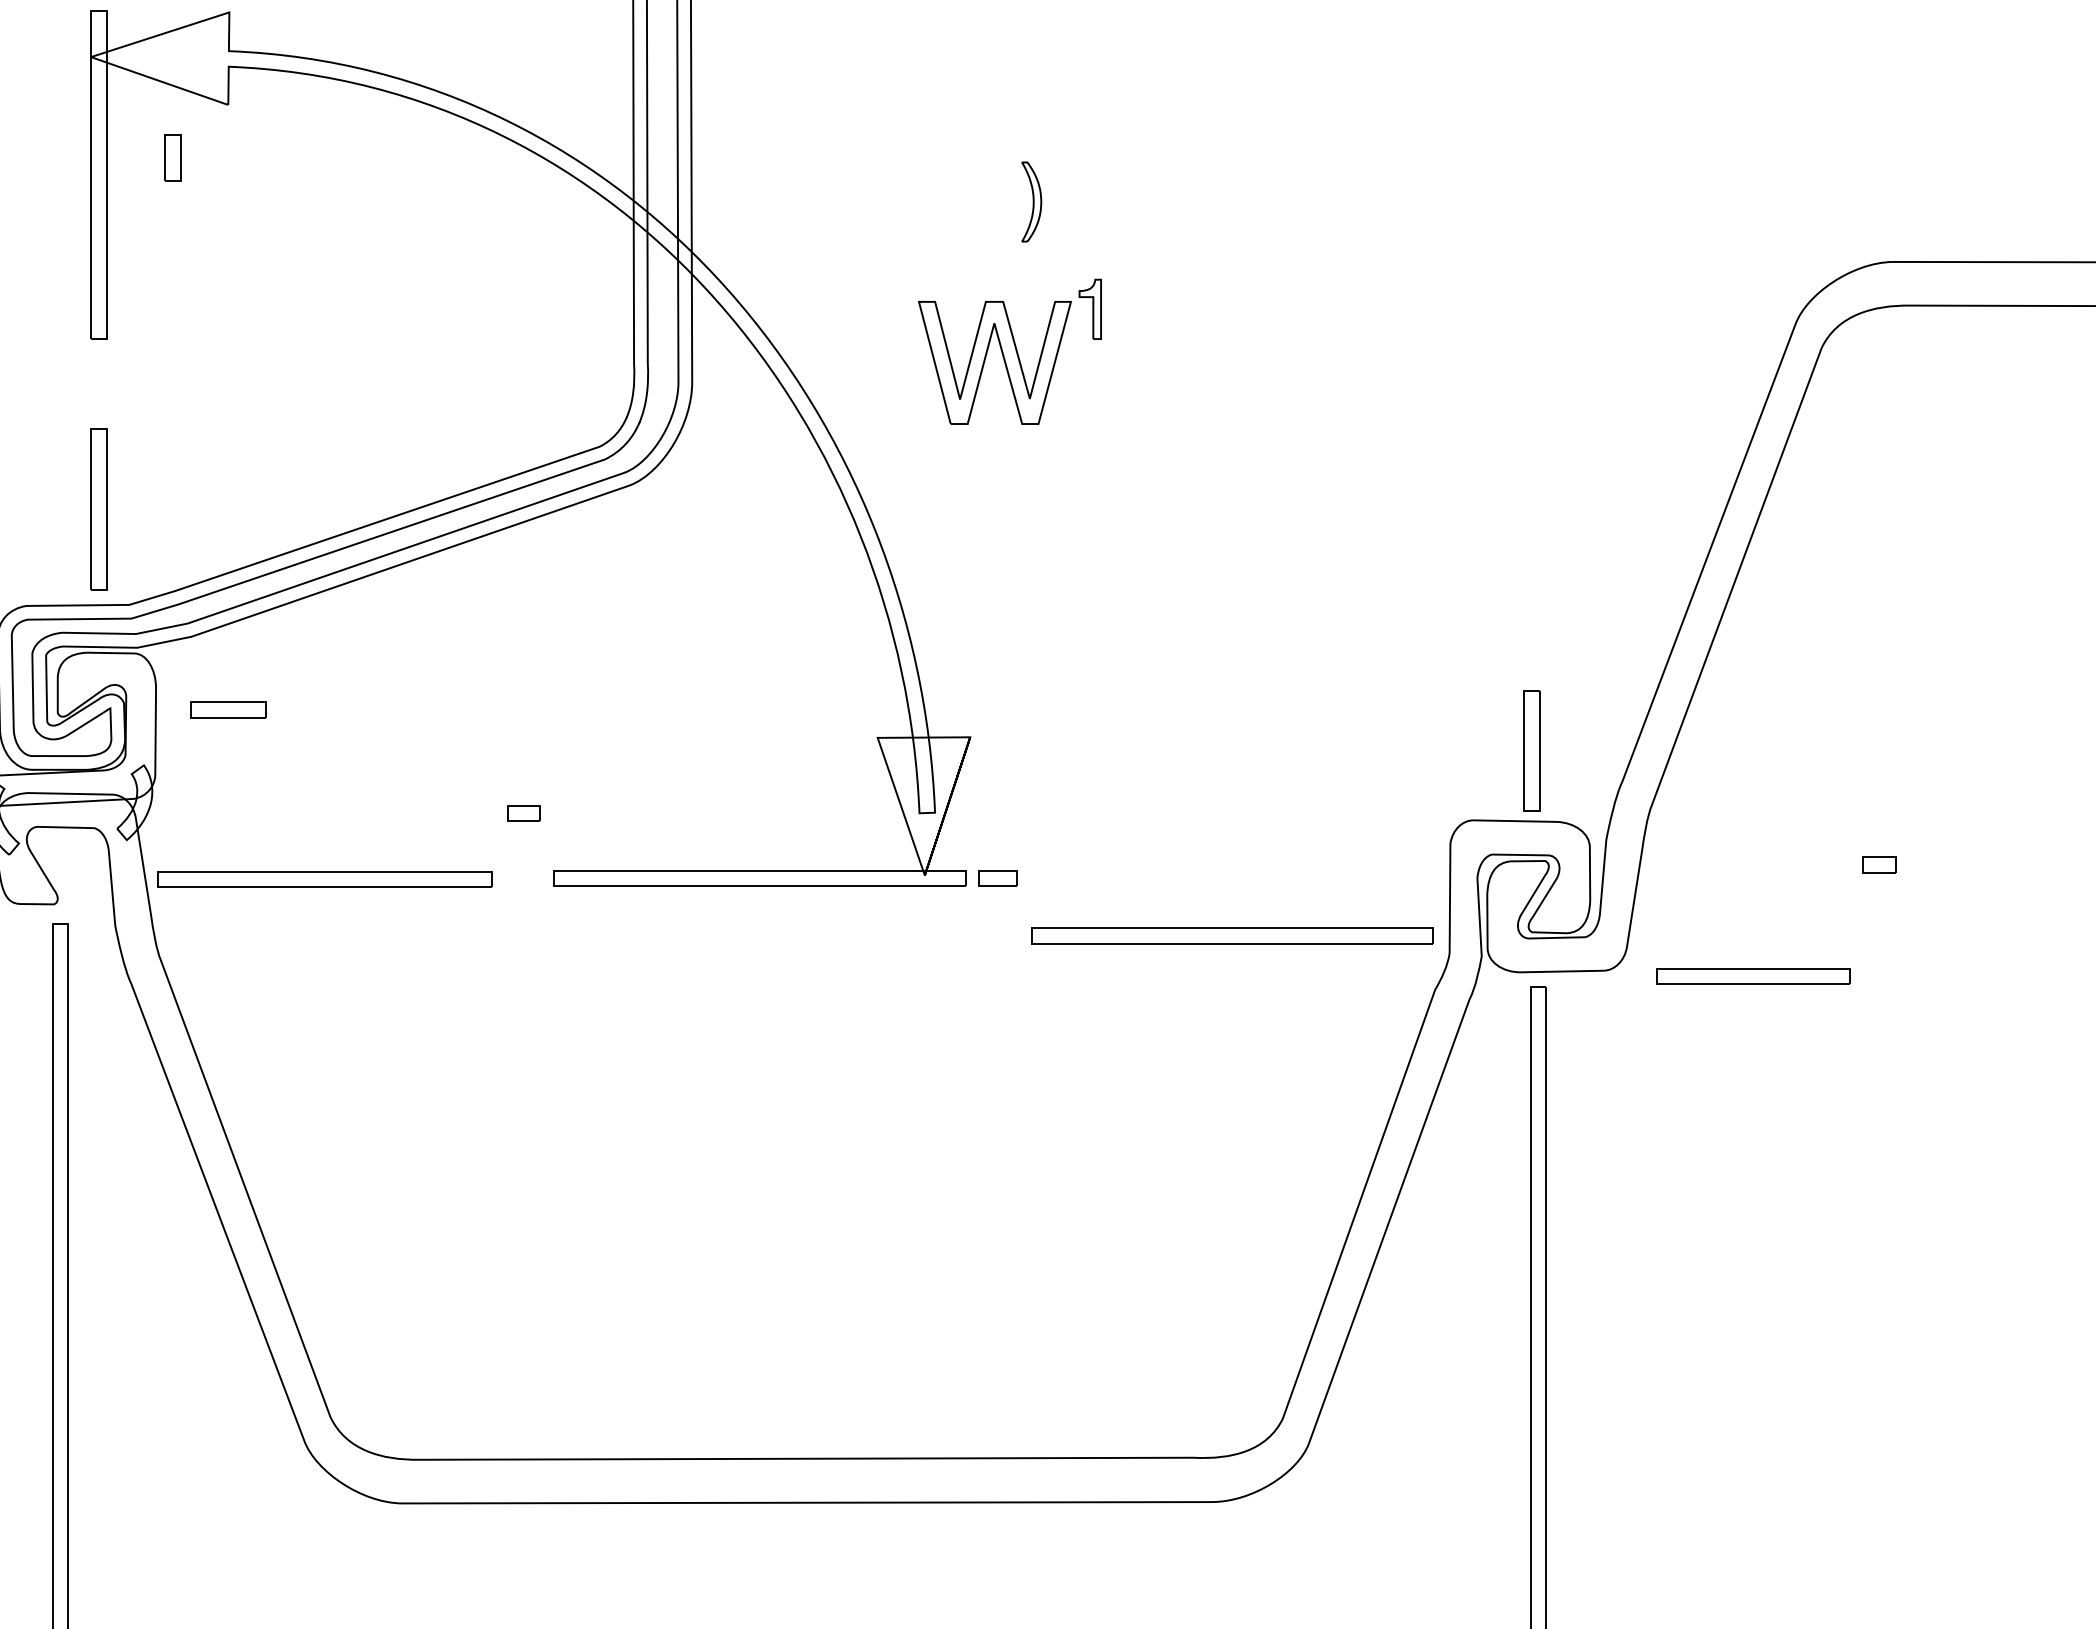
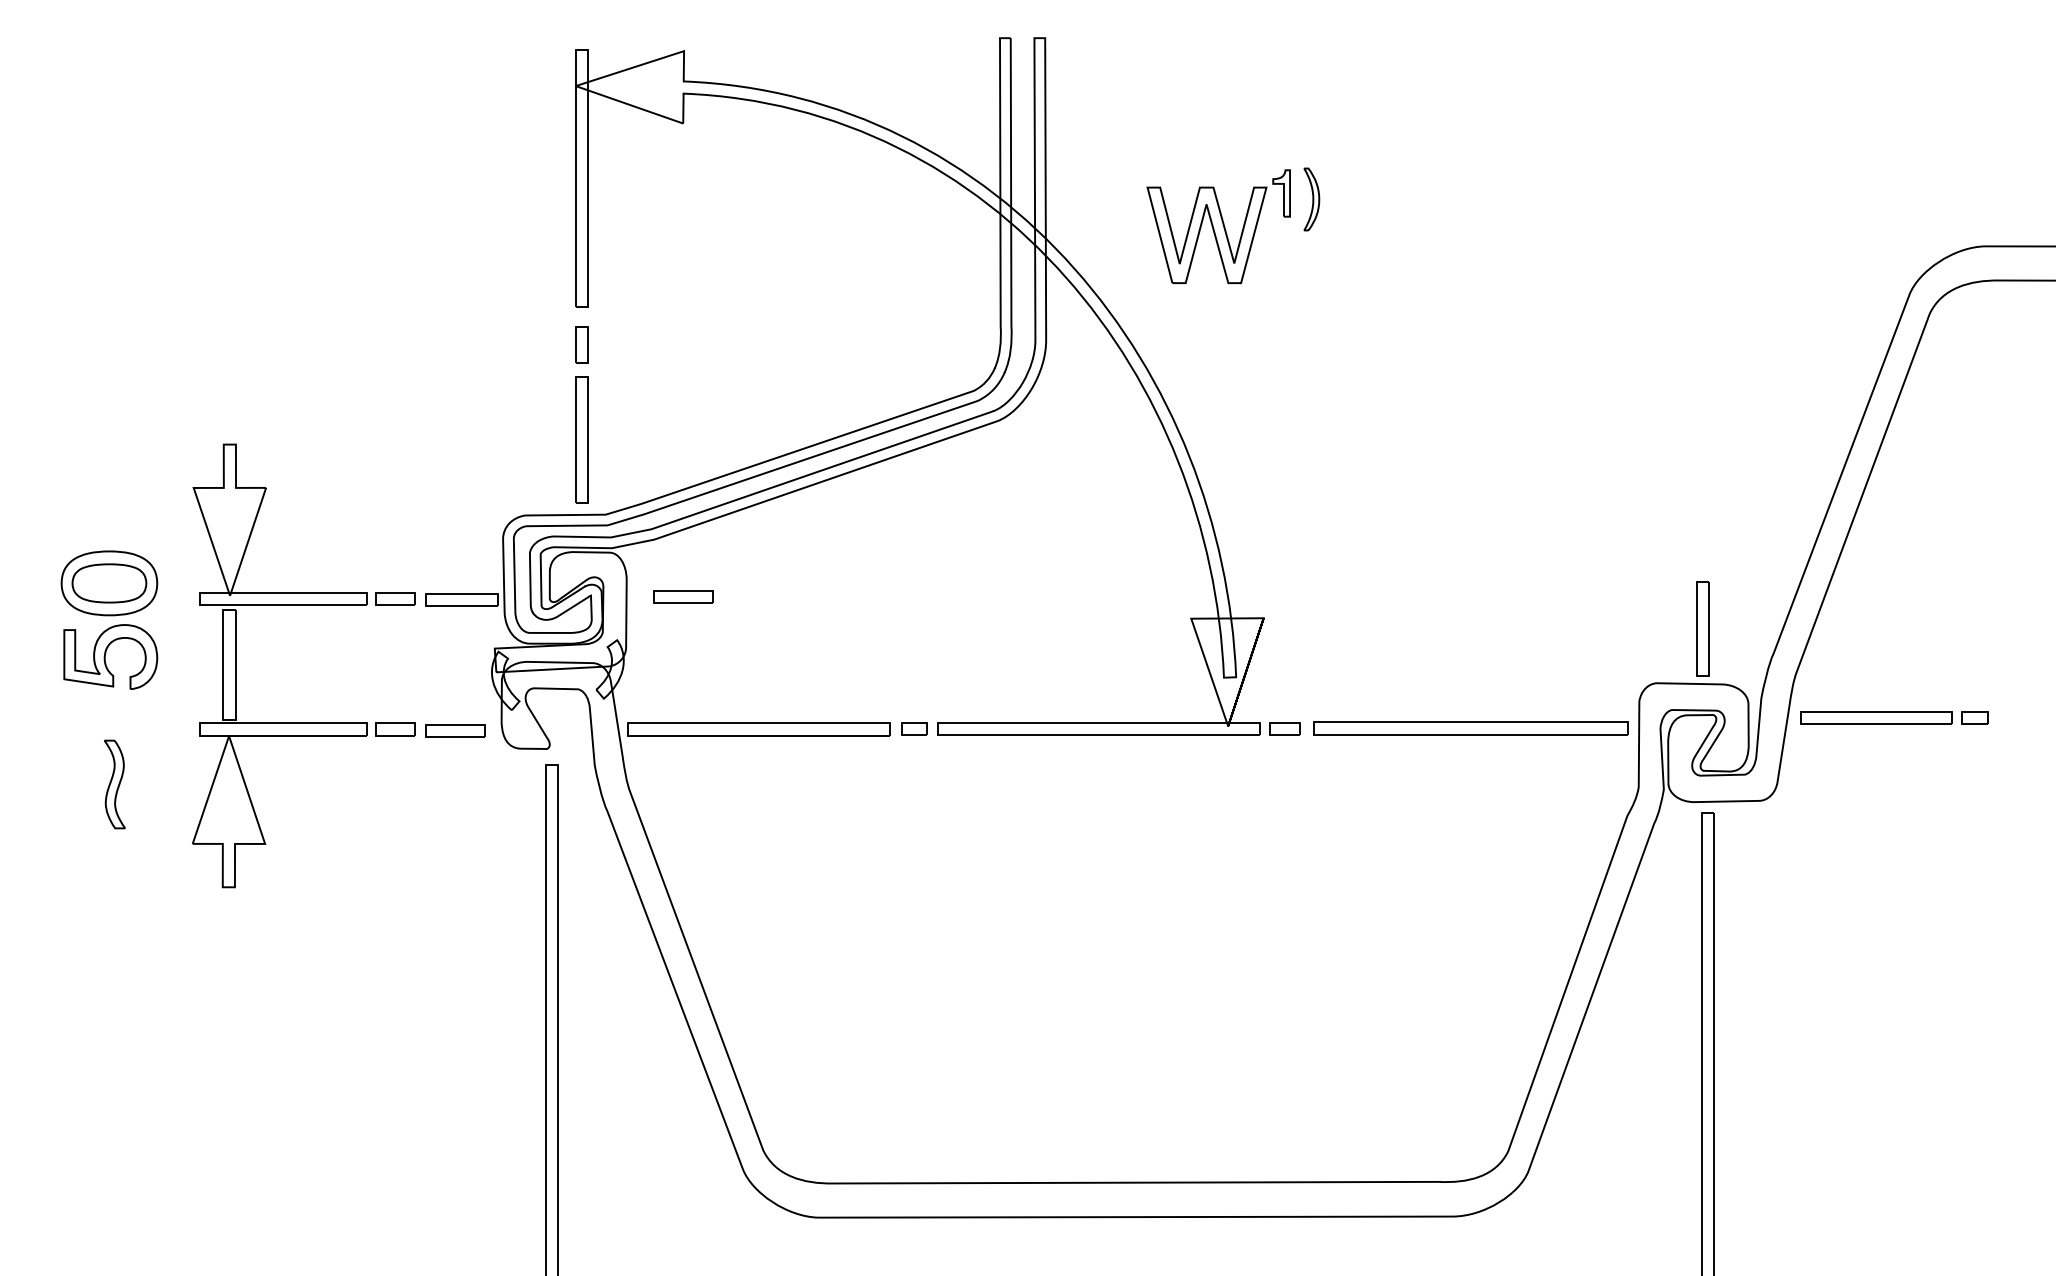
part: (172, 157) -> (581, 344), moved
part: (1009, 351) -> (1218, 226), moved
part: (523, 813) -> (914, 728), moved
part: (1232, 935) -> (1470, 728), moved
part: (1753, 975) -> (1876, 717), moved

